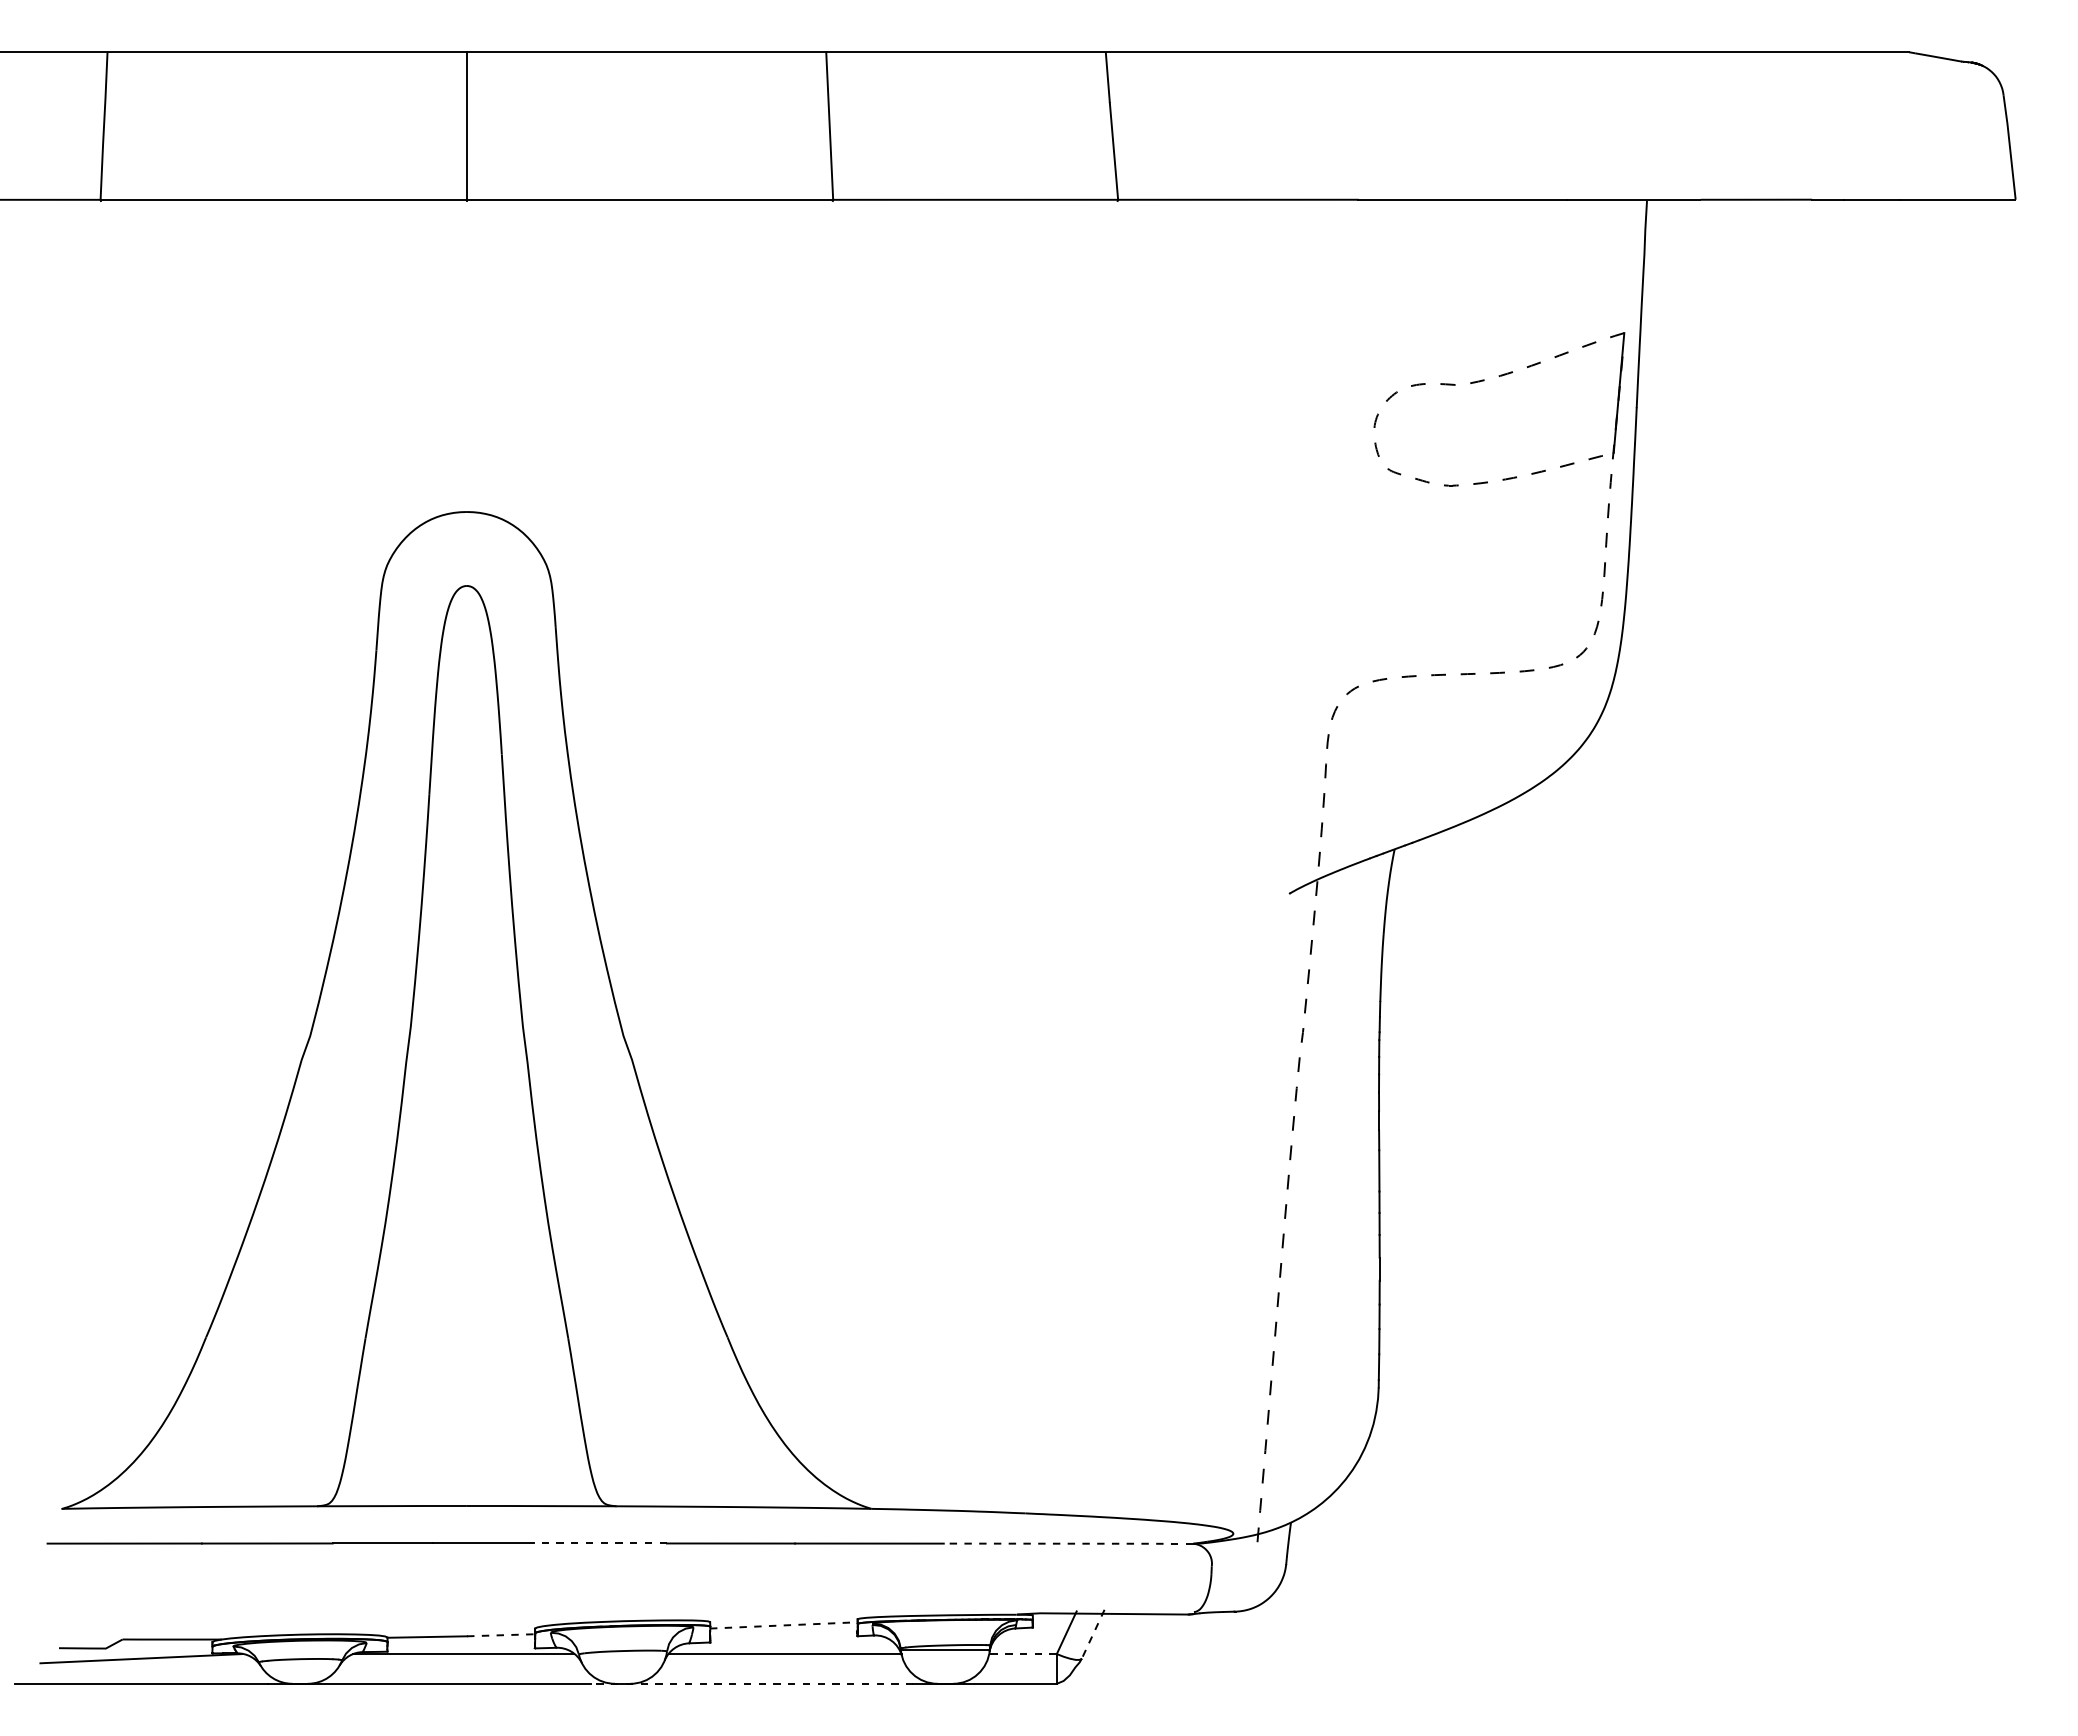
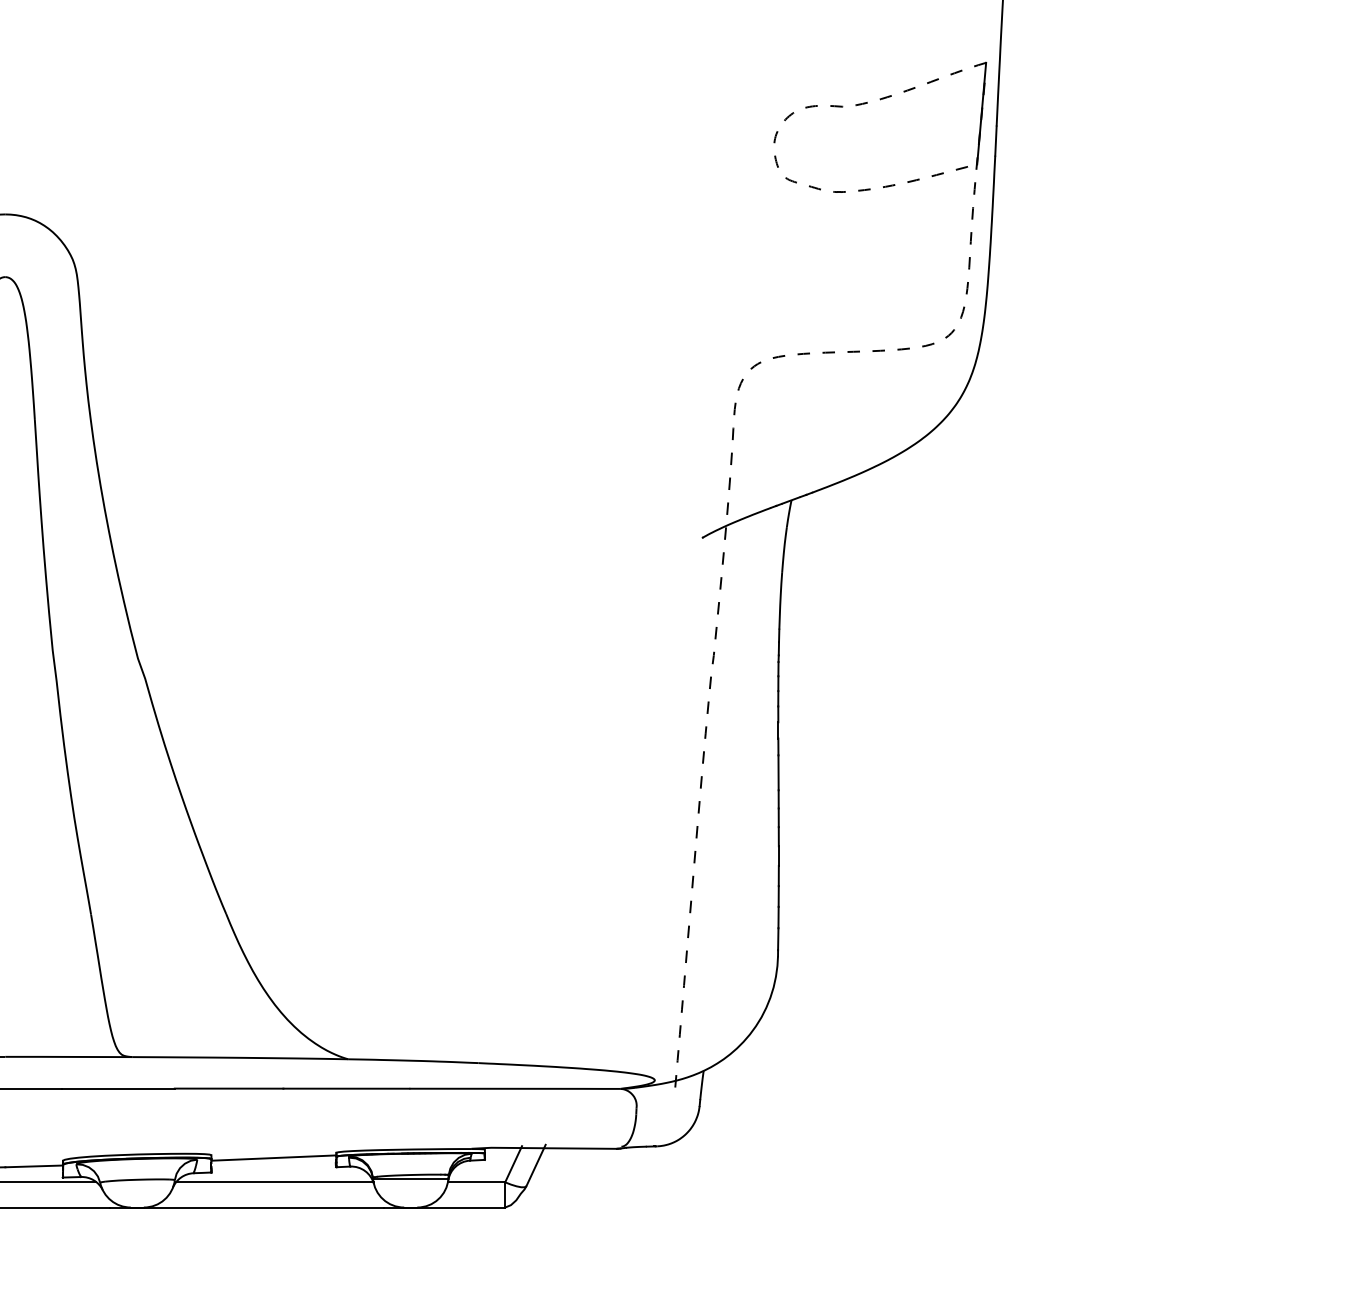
line: (600, 1543) -> (118, 1088), dashed -> solid
line: (1069, 1543) -> (515, 1088), dashed -> solid
line: (783, 1625) -> (273, 1158), dashed -> solid
line: (1093, 1634) -> (536, 1165), dashed -> solid
line: (501, 1635) -> (34, 1166), dashed -> solid
line: (1022, 1654) -> (476, 1182), dashed -> solid
line: (751, 1683) -> (246, 1207), dashed -> solid

